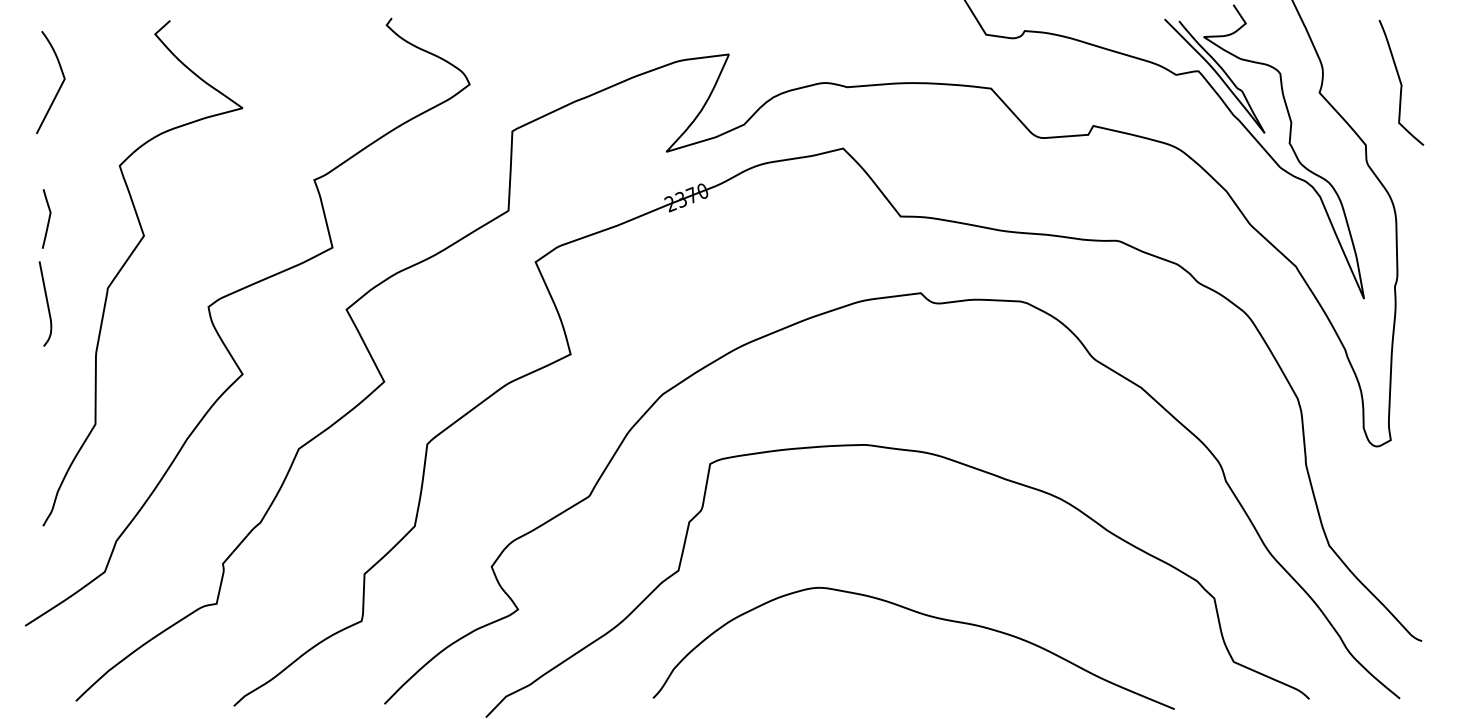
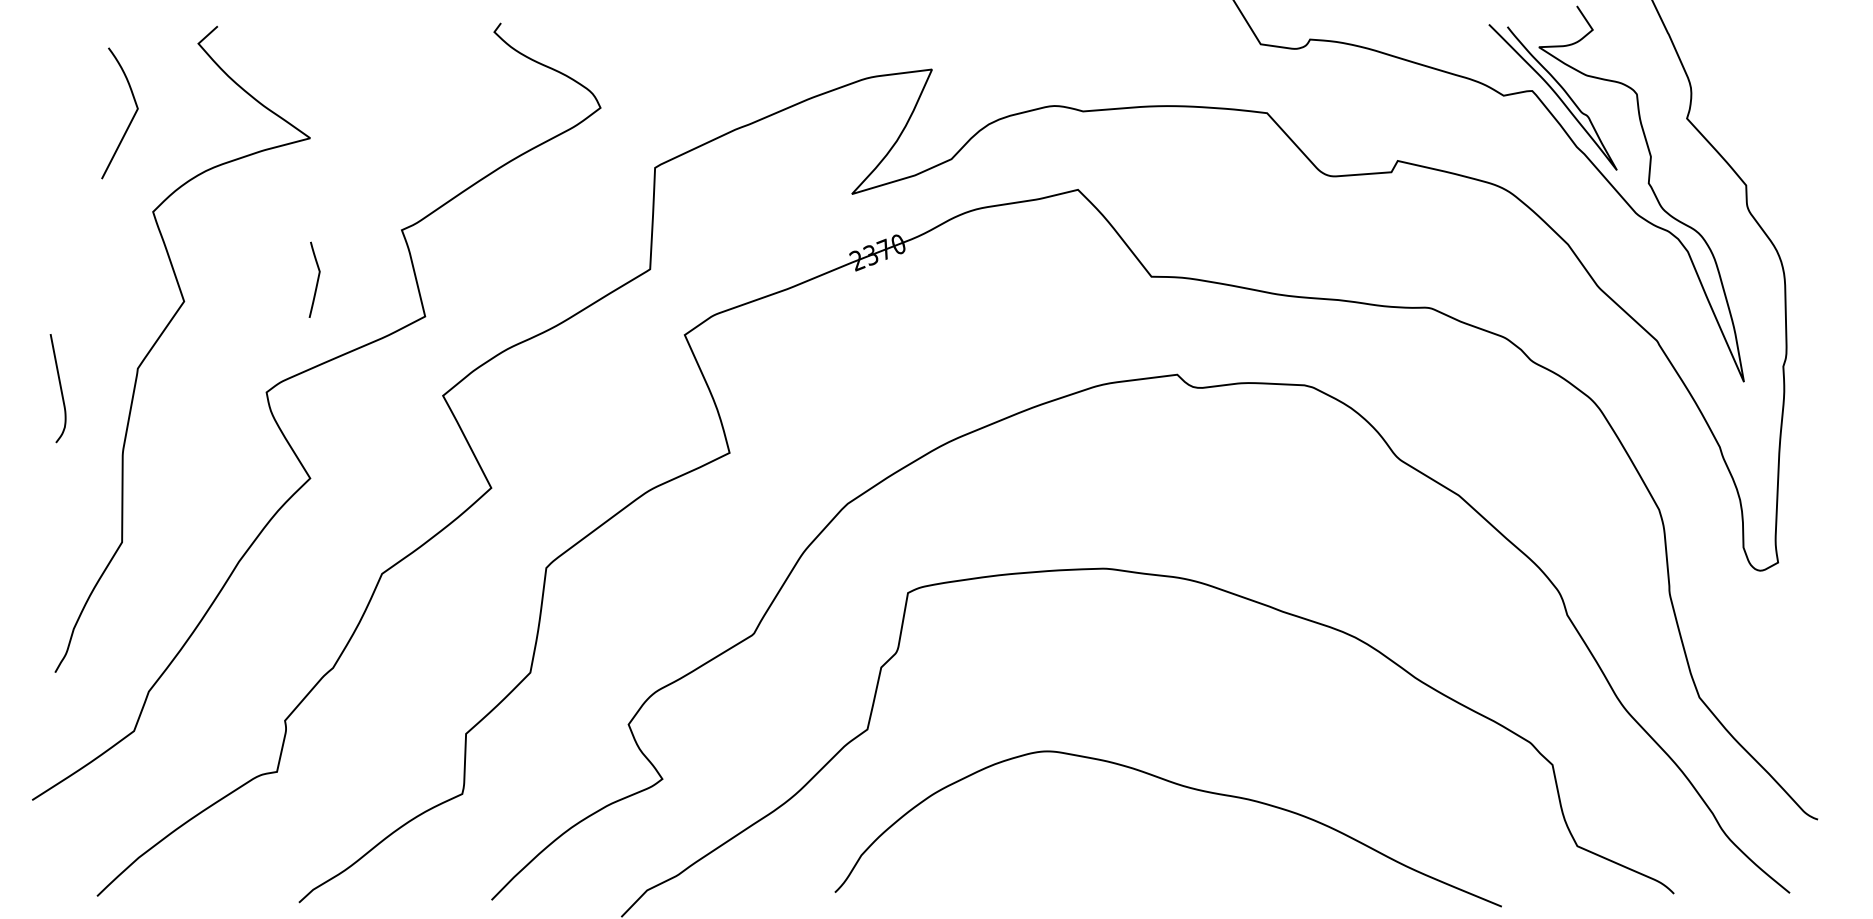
curve: (1401, 82) -> (1791, 105), removed
curve: (59, 86) -> (131, 118), moved
curve: (48, 220) -> (316, 281), moved

